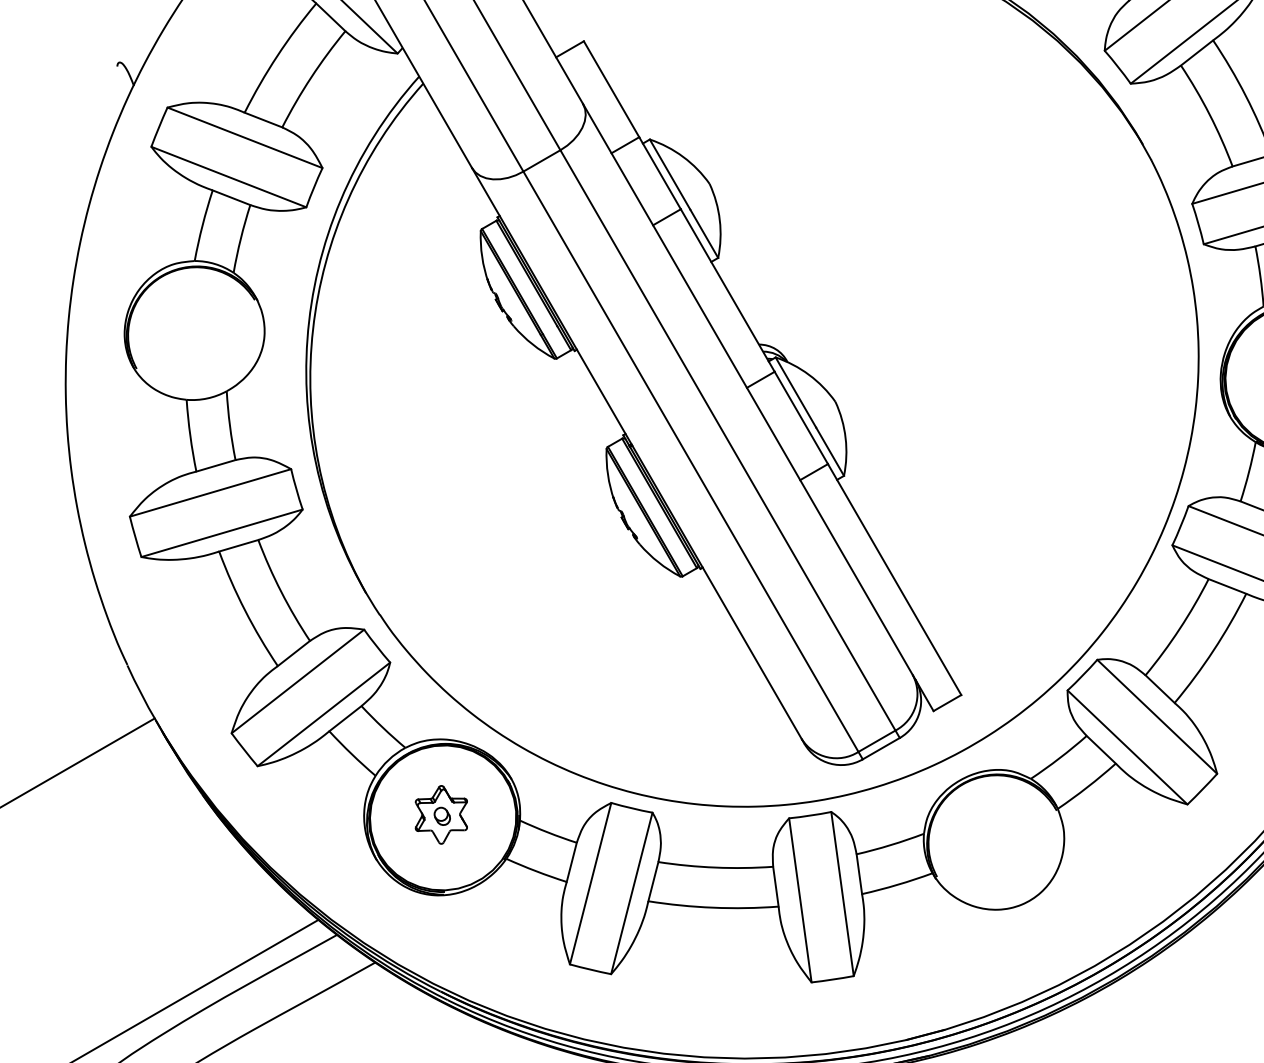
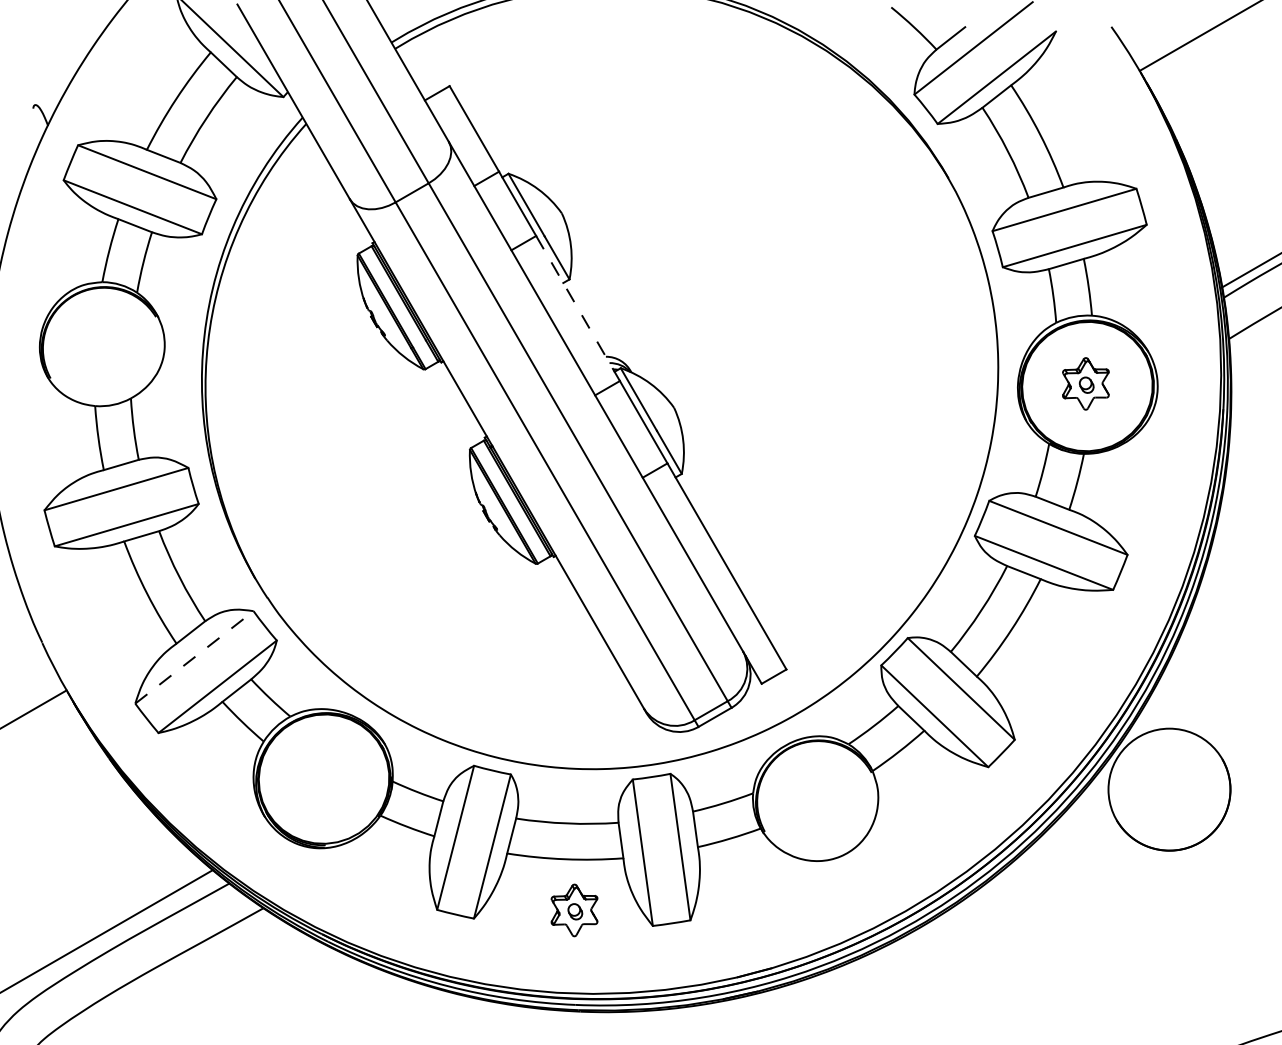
line: (728, 290) -> (578, 308), solid -> dashed
line: (297, 681) -> (194, 657), solid -> dashed
part: (441, 814) -> (574, 910), moved

